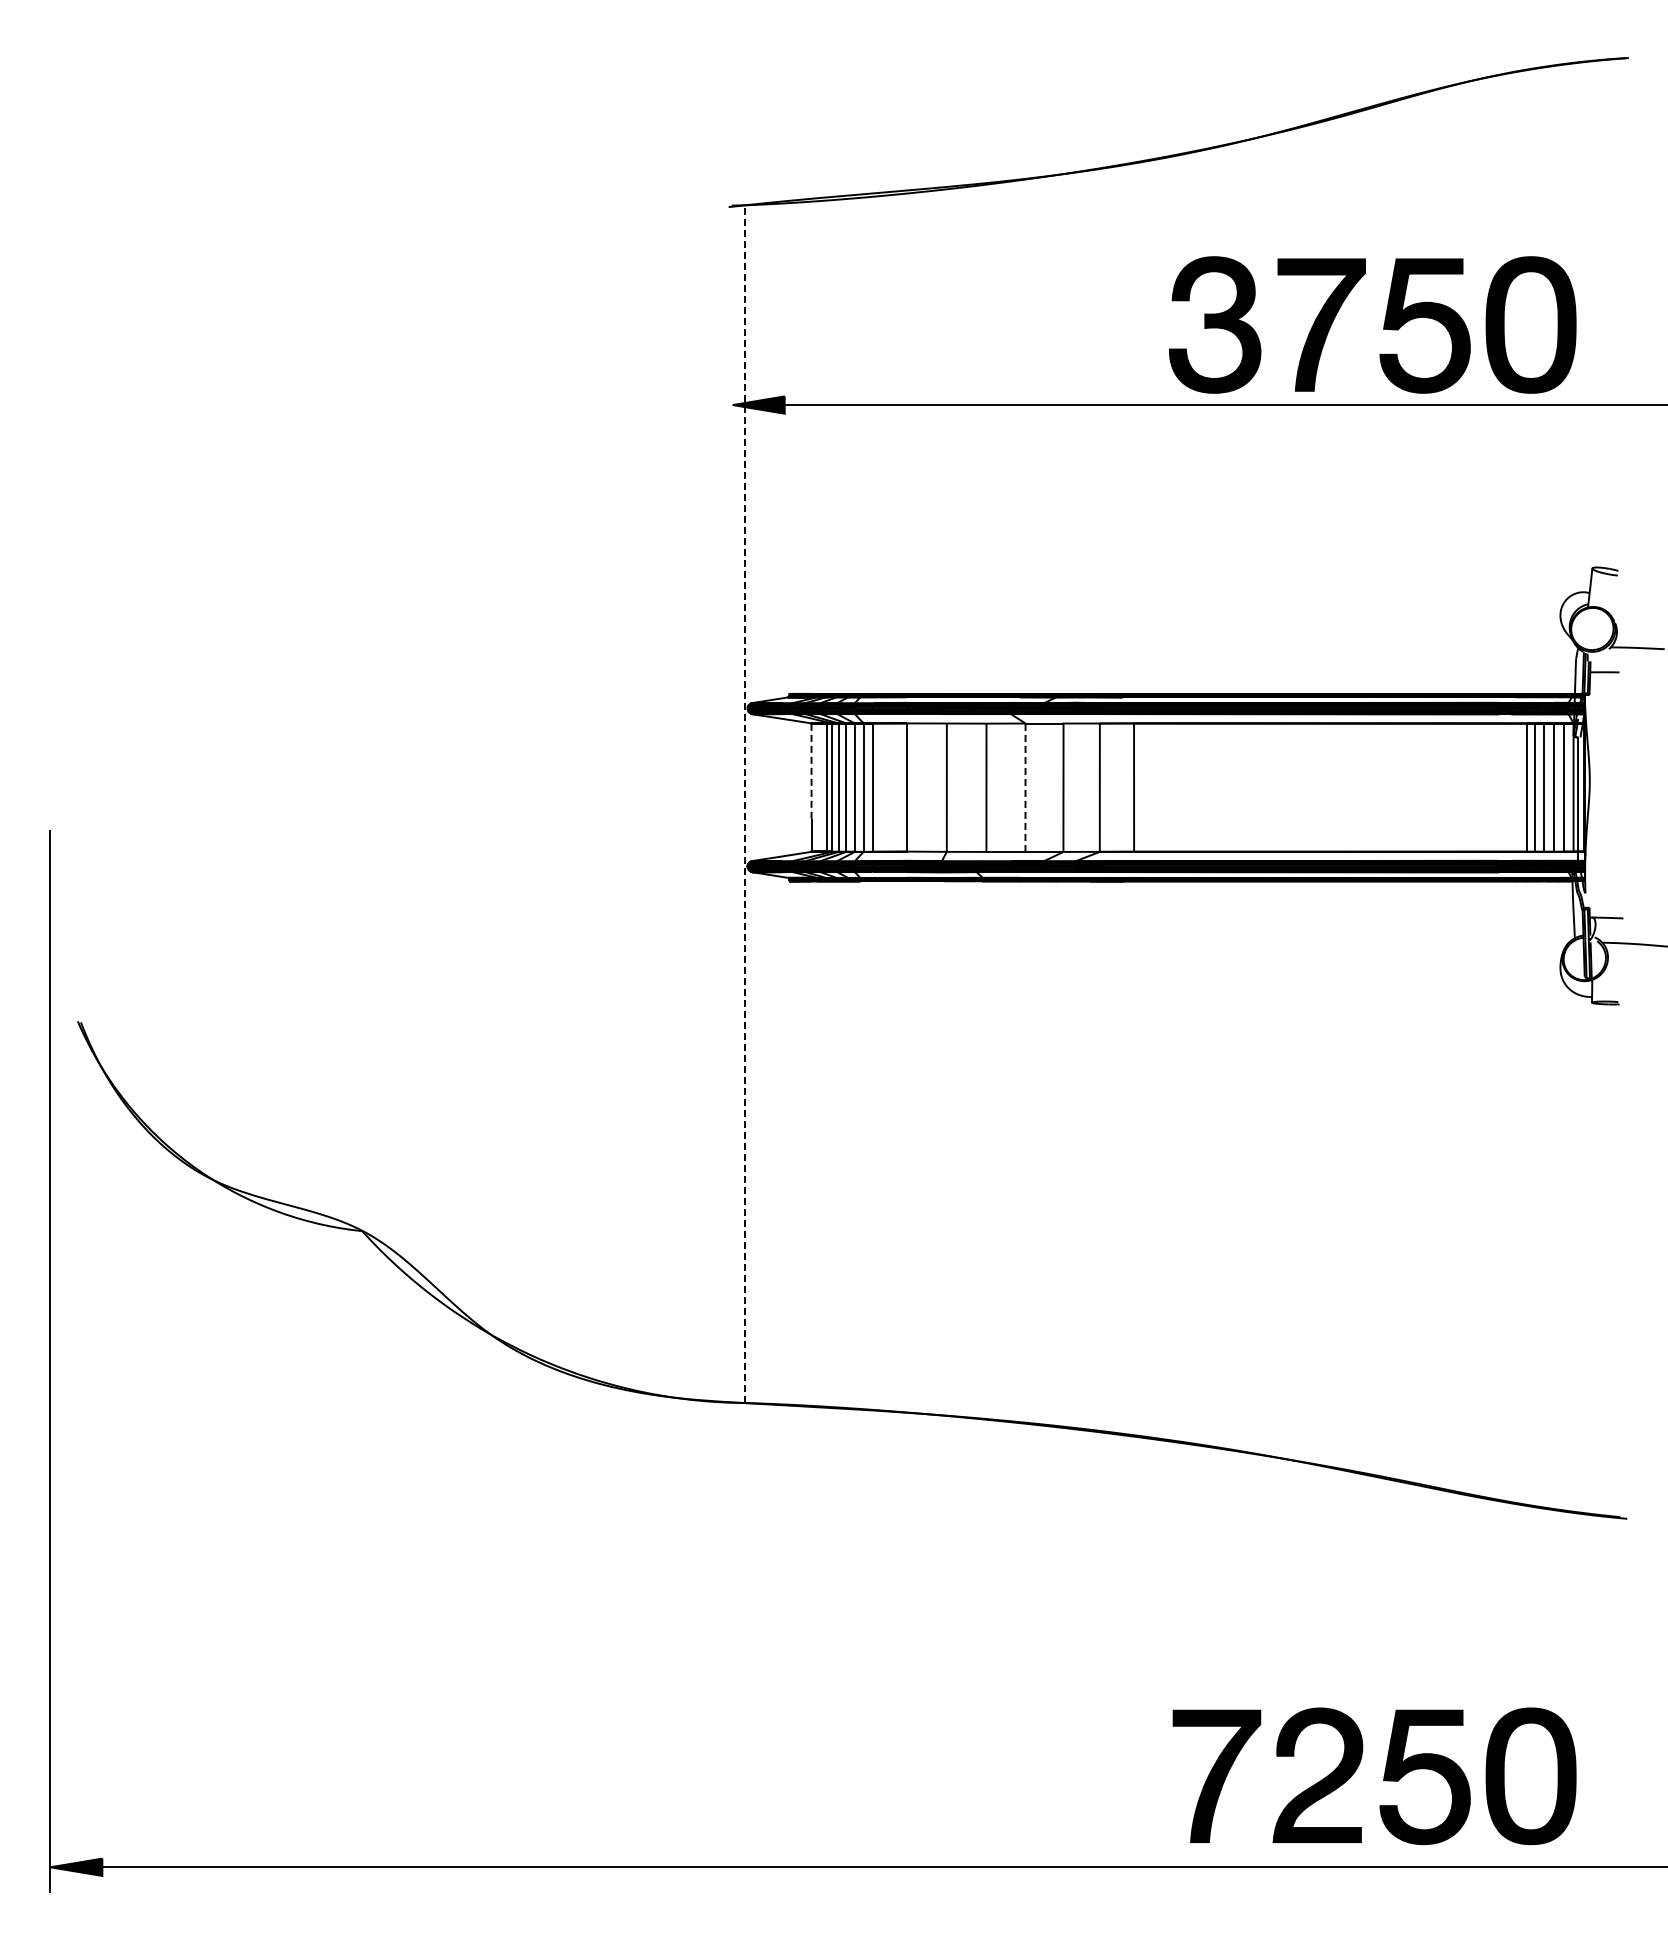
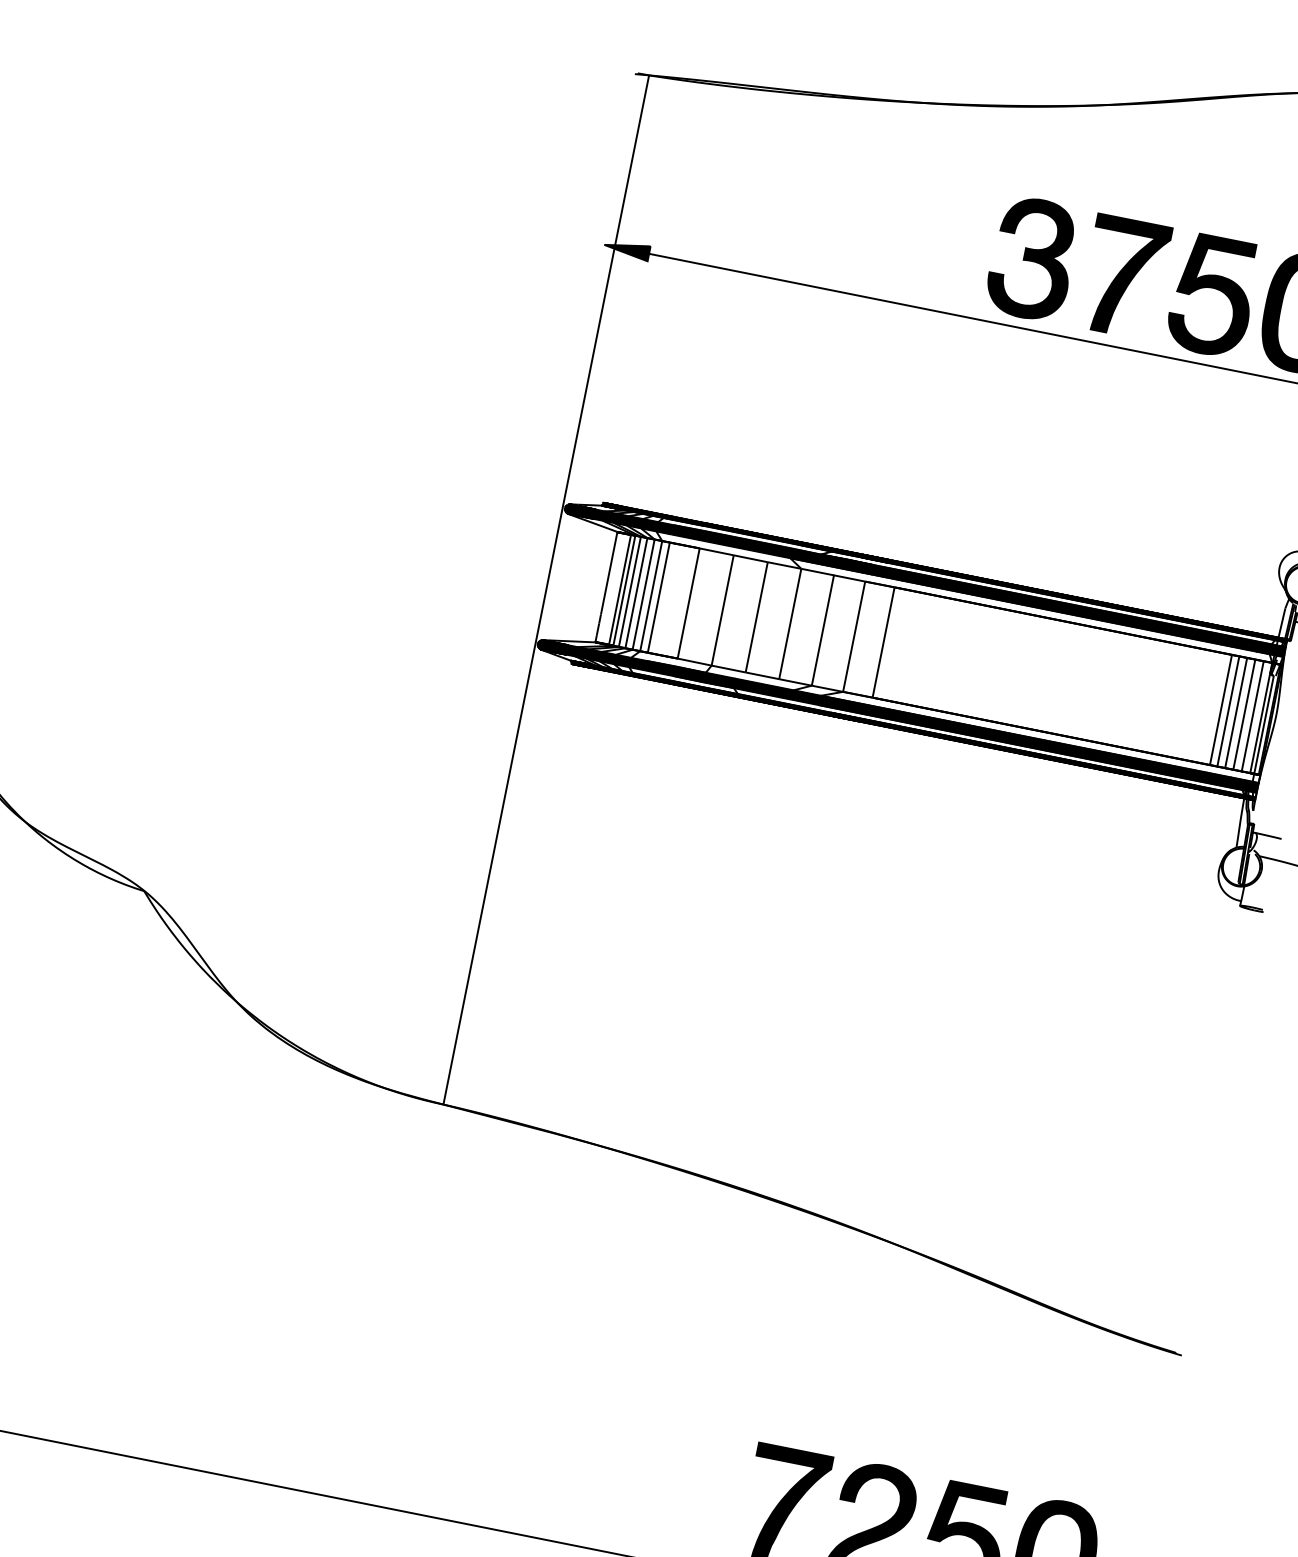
line: (811, 771) -> (609, 573), dashed -> solid
line: (1025, 787) -> (790, 623), dashed -> solid
line: (744, 804) -> (545, 590), dashed -> solid

